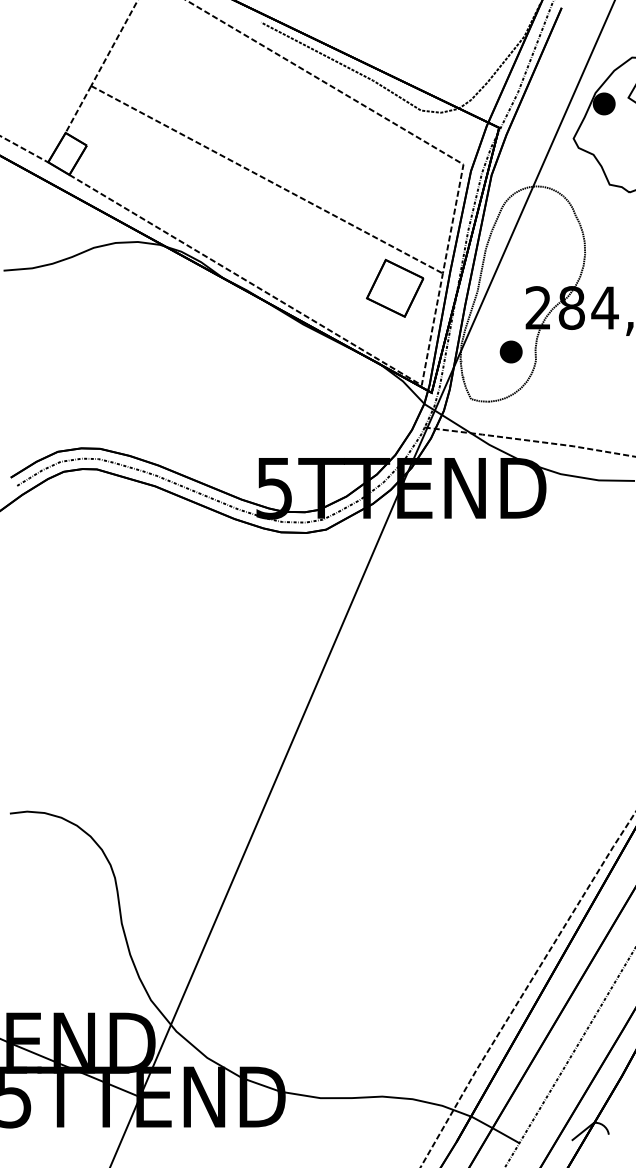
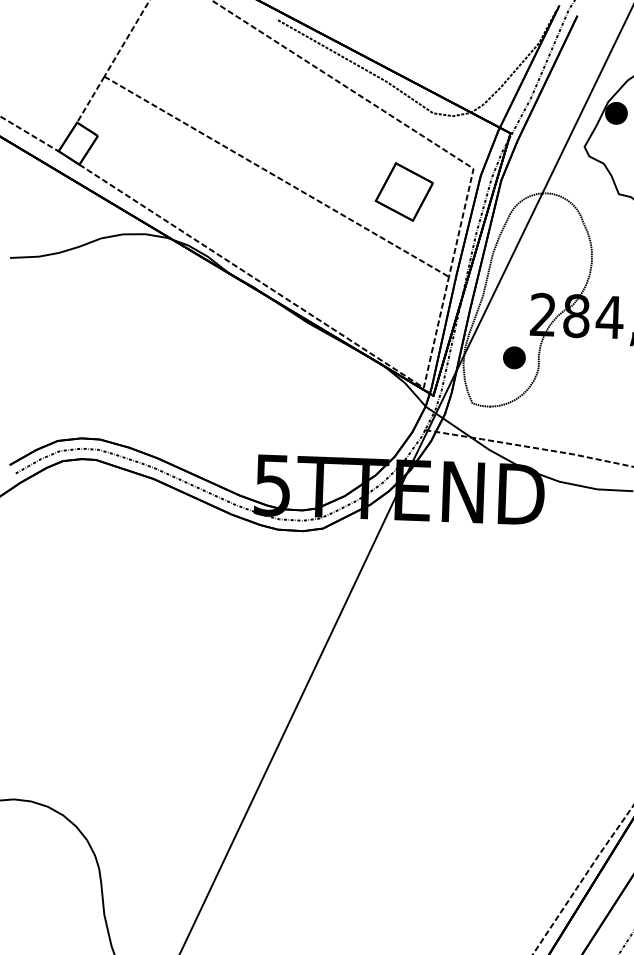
part: (395, 287) -> (404, 191), moved

